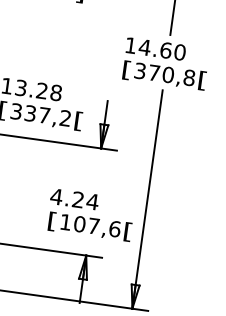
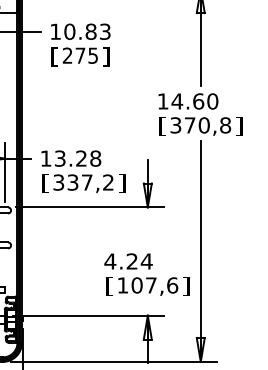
text: (203, 80) -> (239, 126), [ -> ]
text: (78, 121) -> (121, 183), [ -> ]
text: (128, 232) -> (186, 286), [ -> ]

